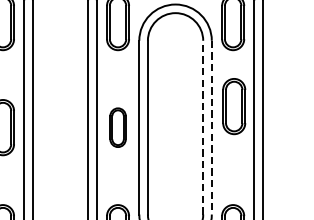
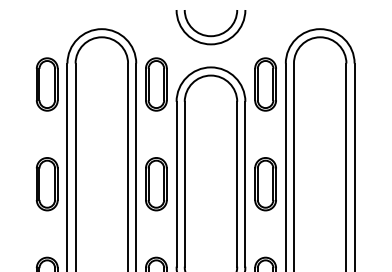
part: (234, 106) -> (265, 184), moved
line: (203, 126) -> (237, 183), dashed -> solid
part: (118, 127) -> (156, 184), size x1.43
line: (211, 127) -> (245, 184), dashed -> solid

